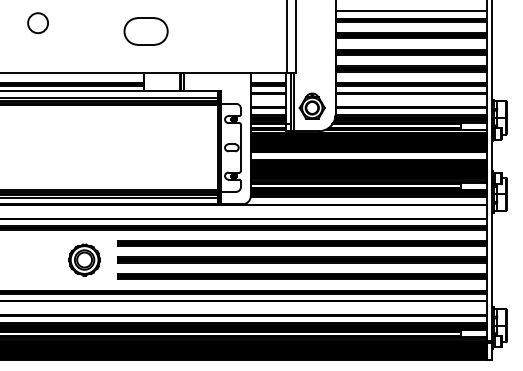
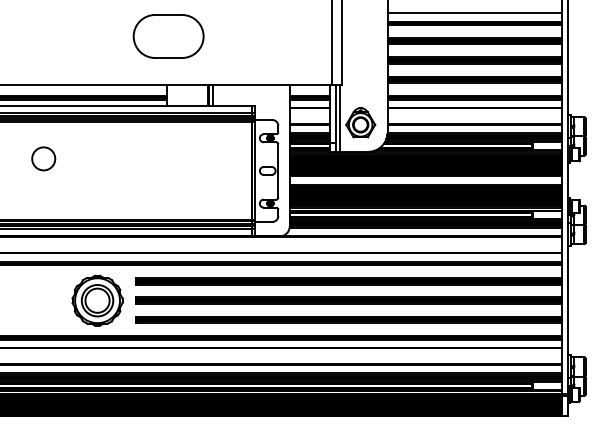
circle: (37, 22) -> (43, 158), moved
part: (146, 31) -> (168, 36), size x1.4
part: (84, 259) -> (97, 300), size x1.4

